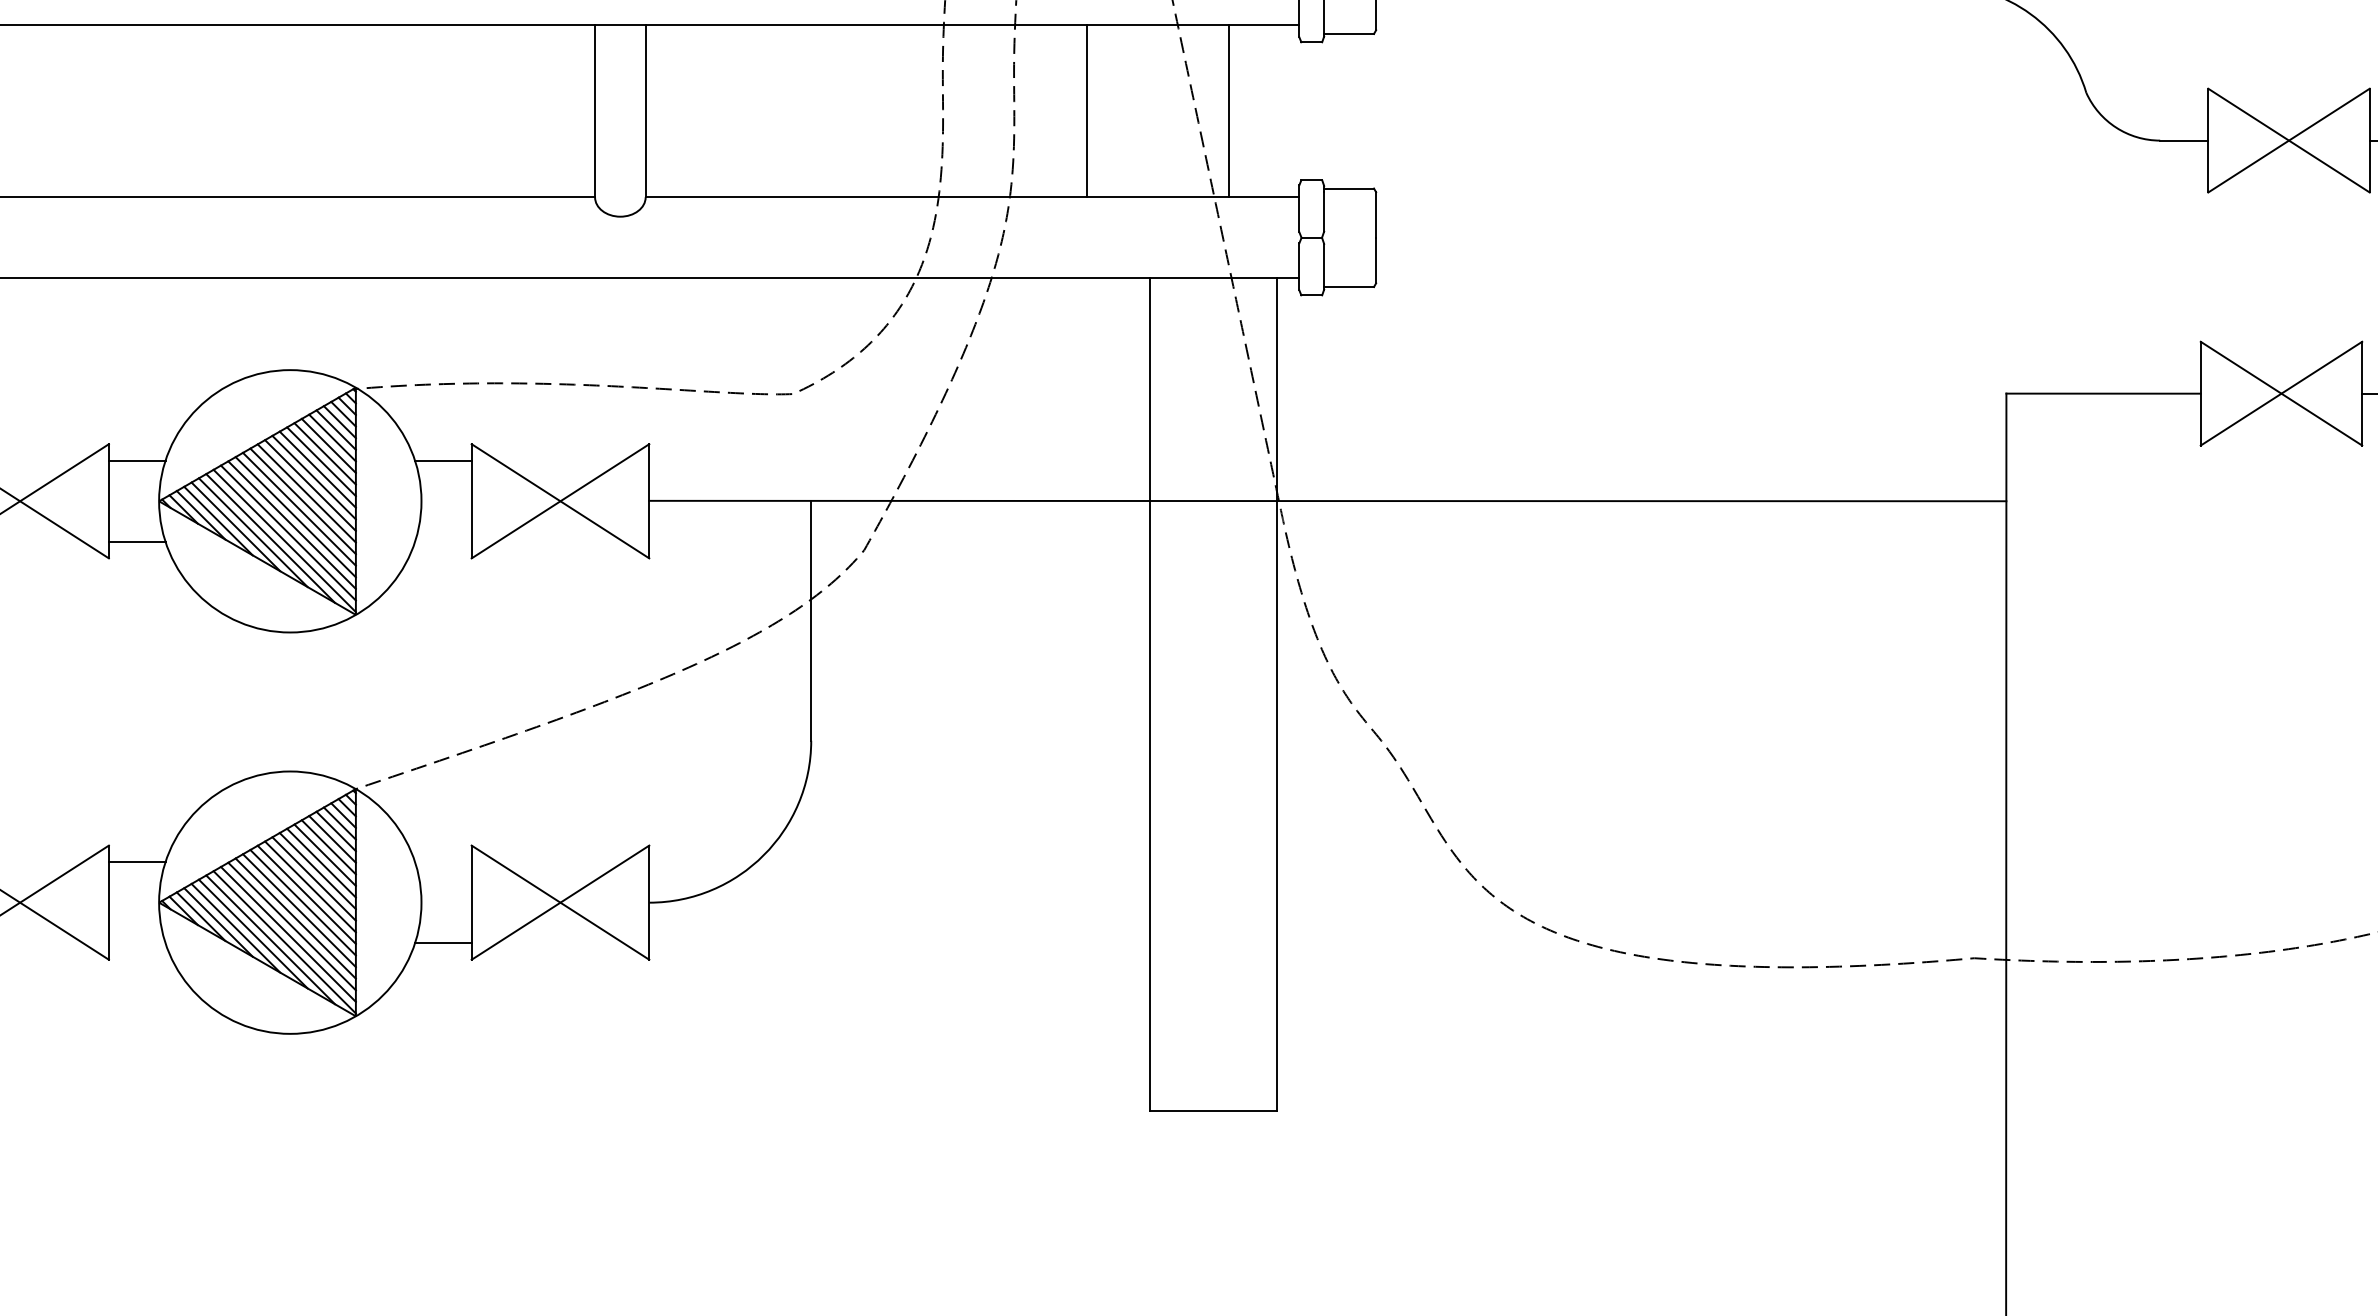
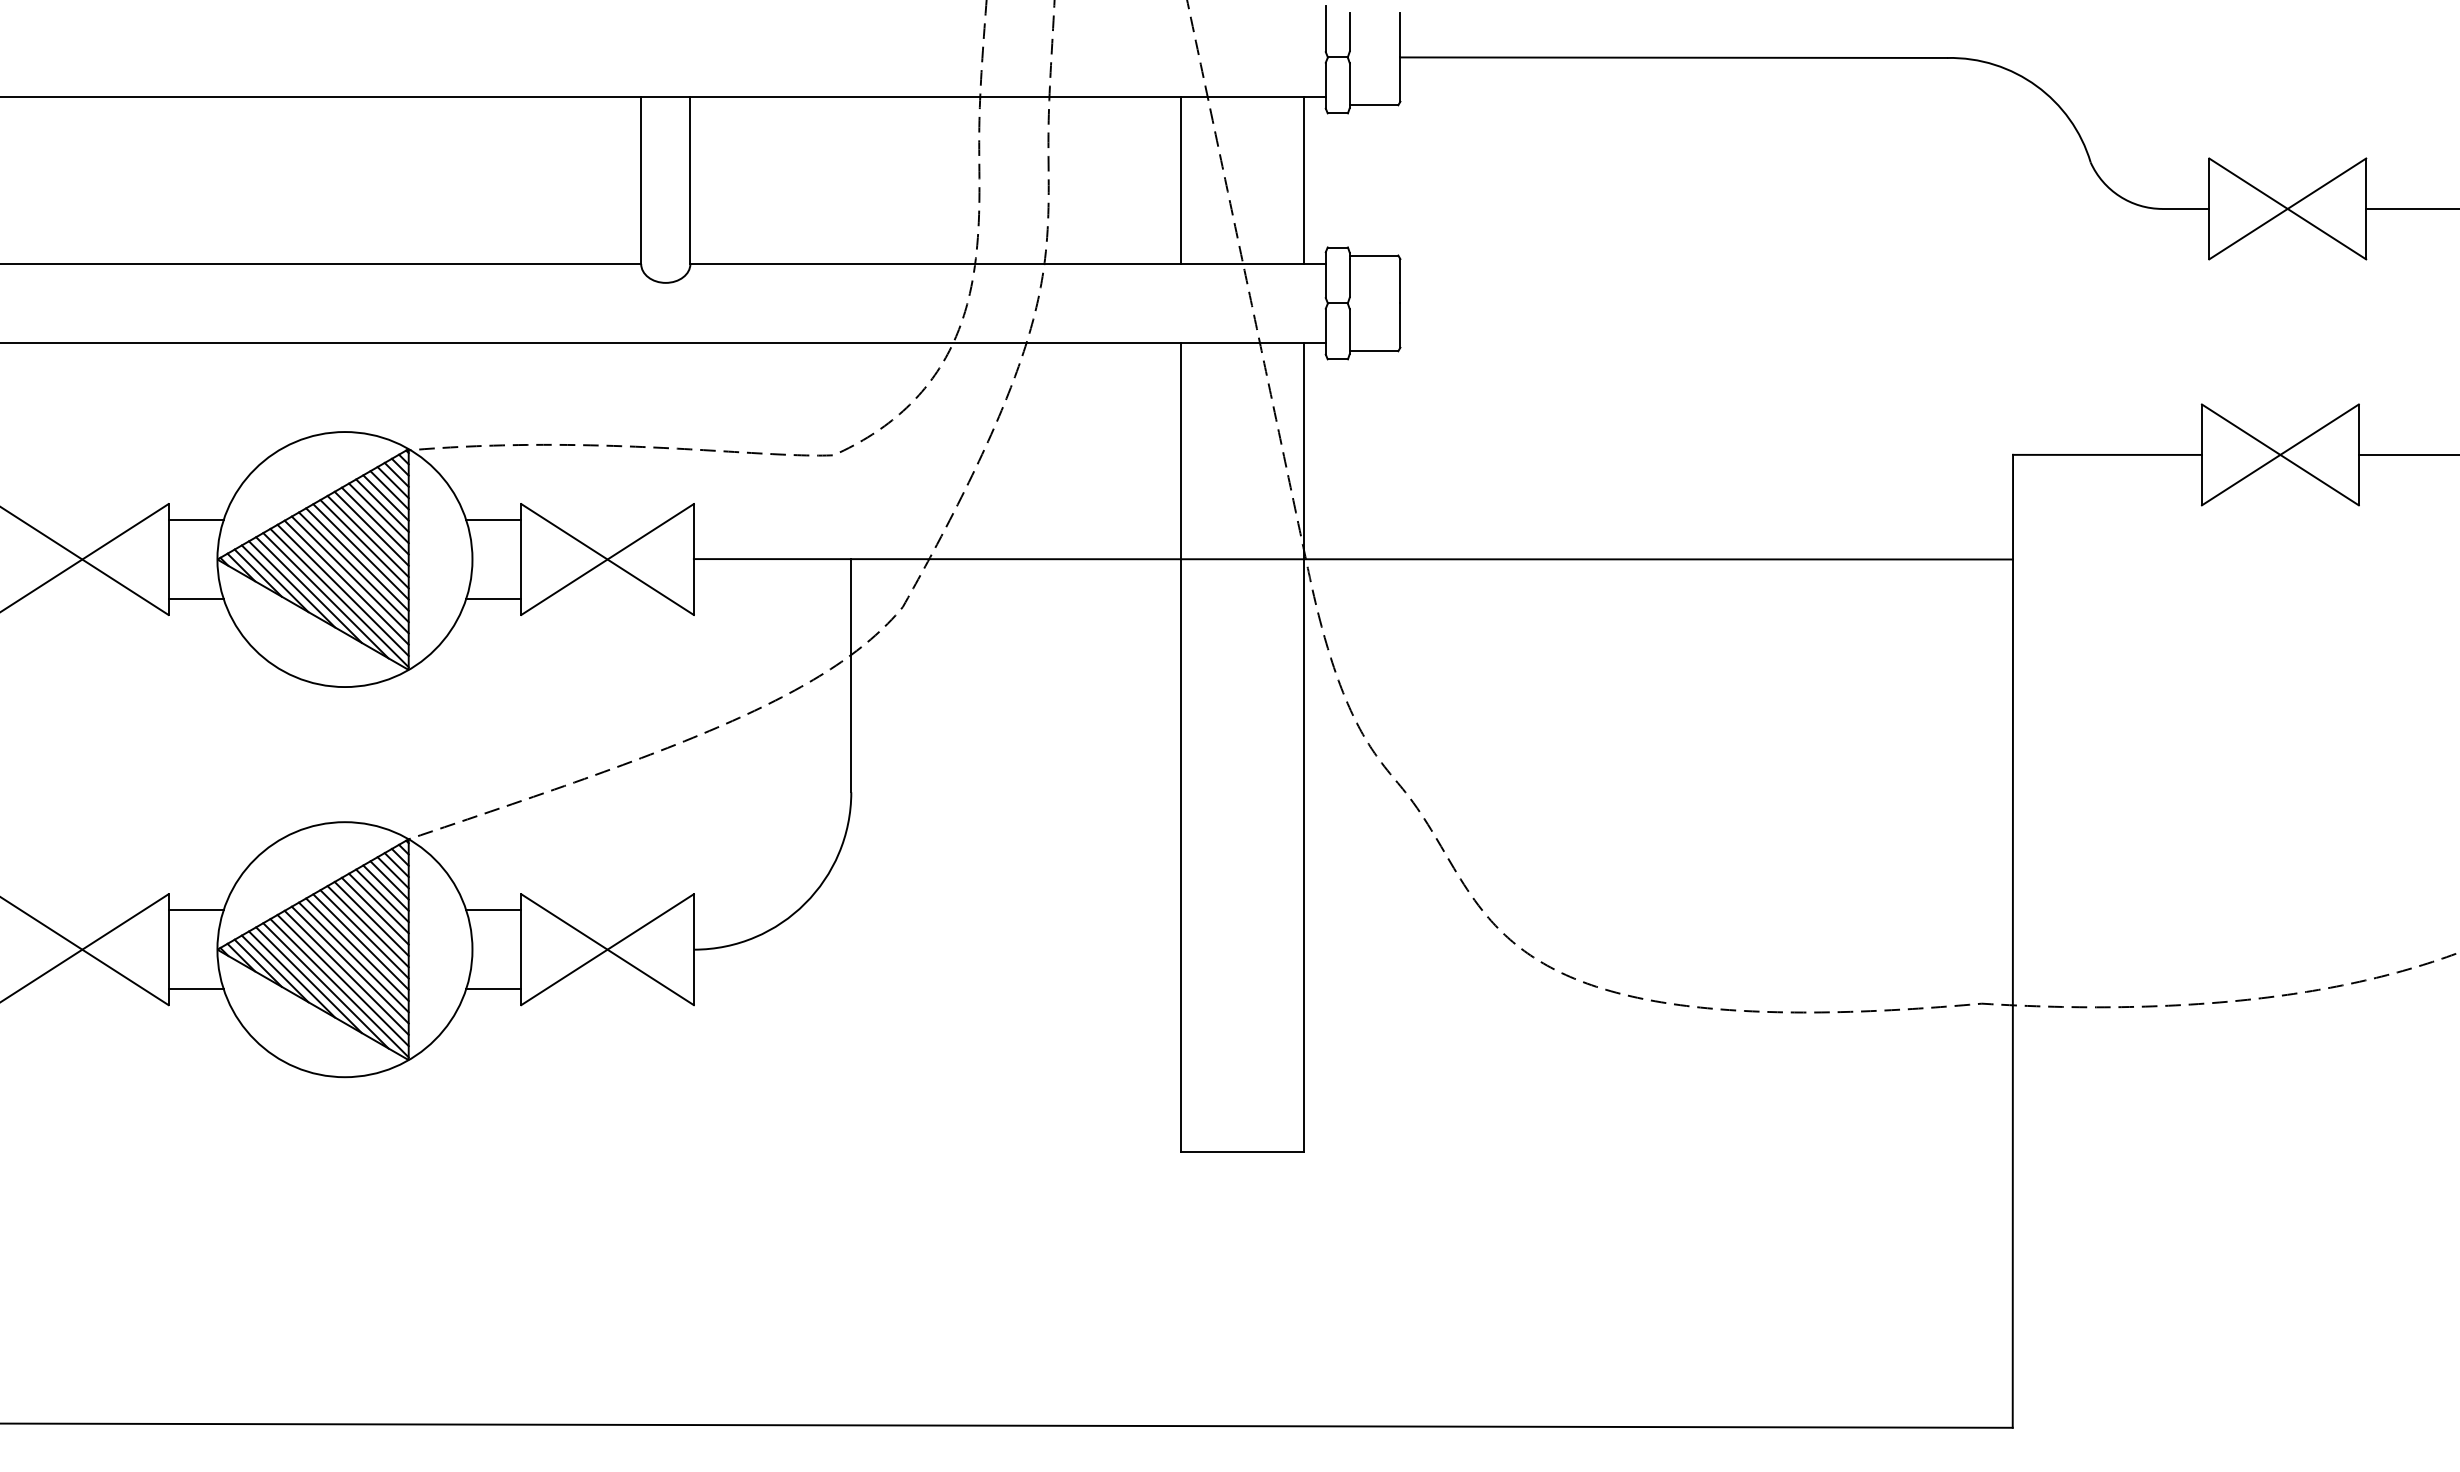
line: (1086, 111) -> (1180, 180), moved
line: (1228, 111) -> (1303, 180), moved
line: (443, 541) -> (493, 598), added
line: (443, 862) -> (493, 910), added
line: (136, 943) -> (195, 989), added

